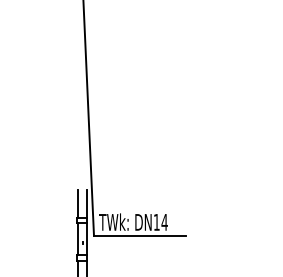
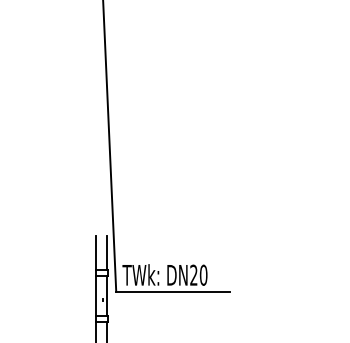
text: (160, 221) -> (198, 274), DN14 -> DN20

